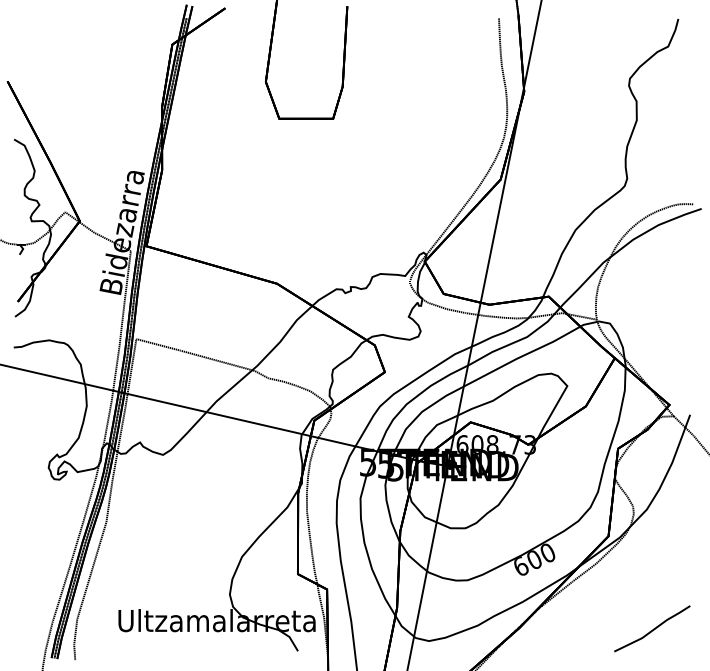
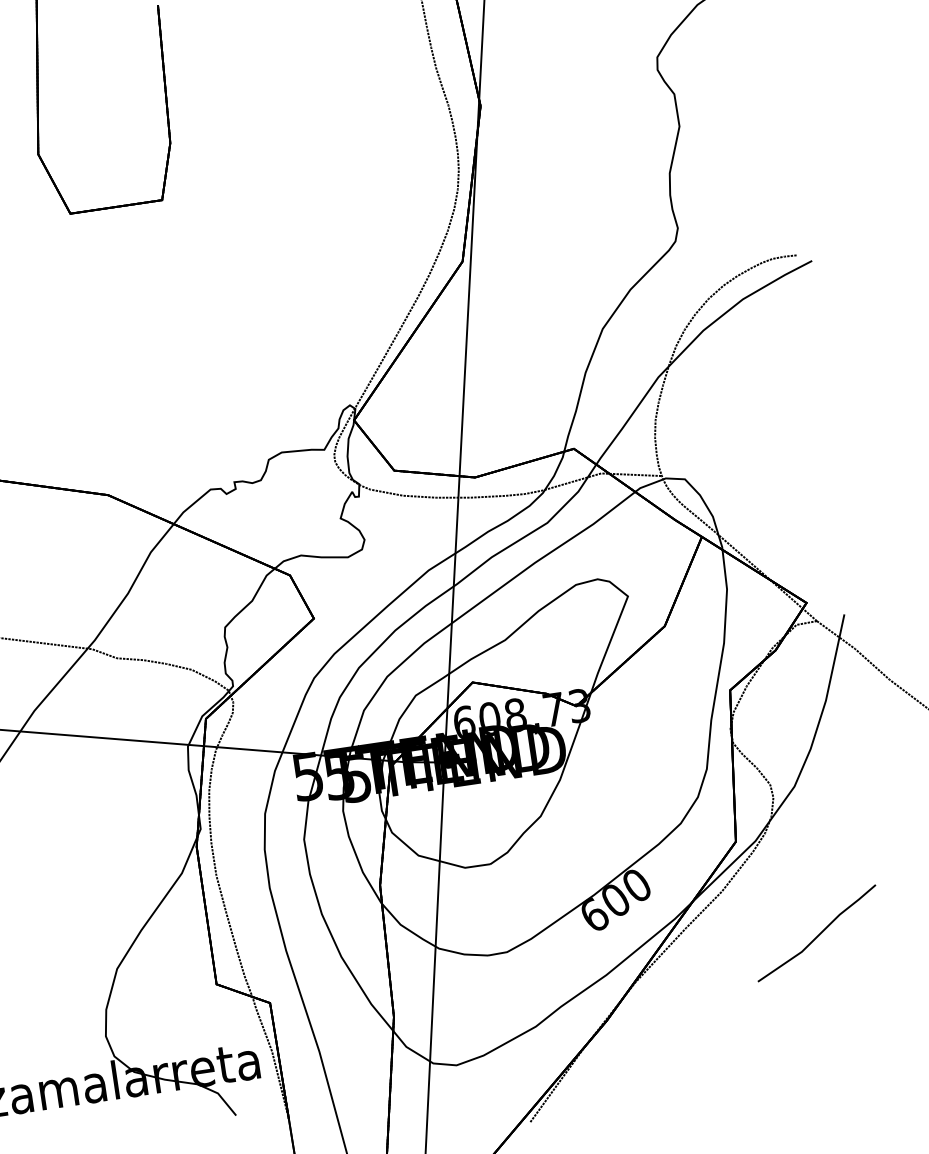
line: (653, 628) -> (818, 932), moved

